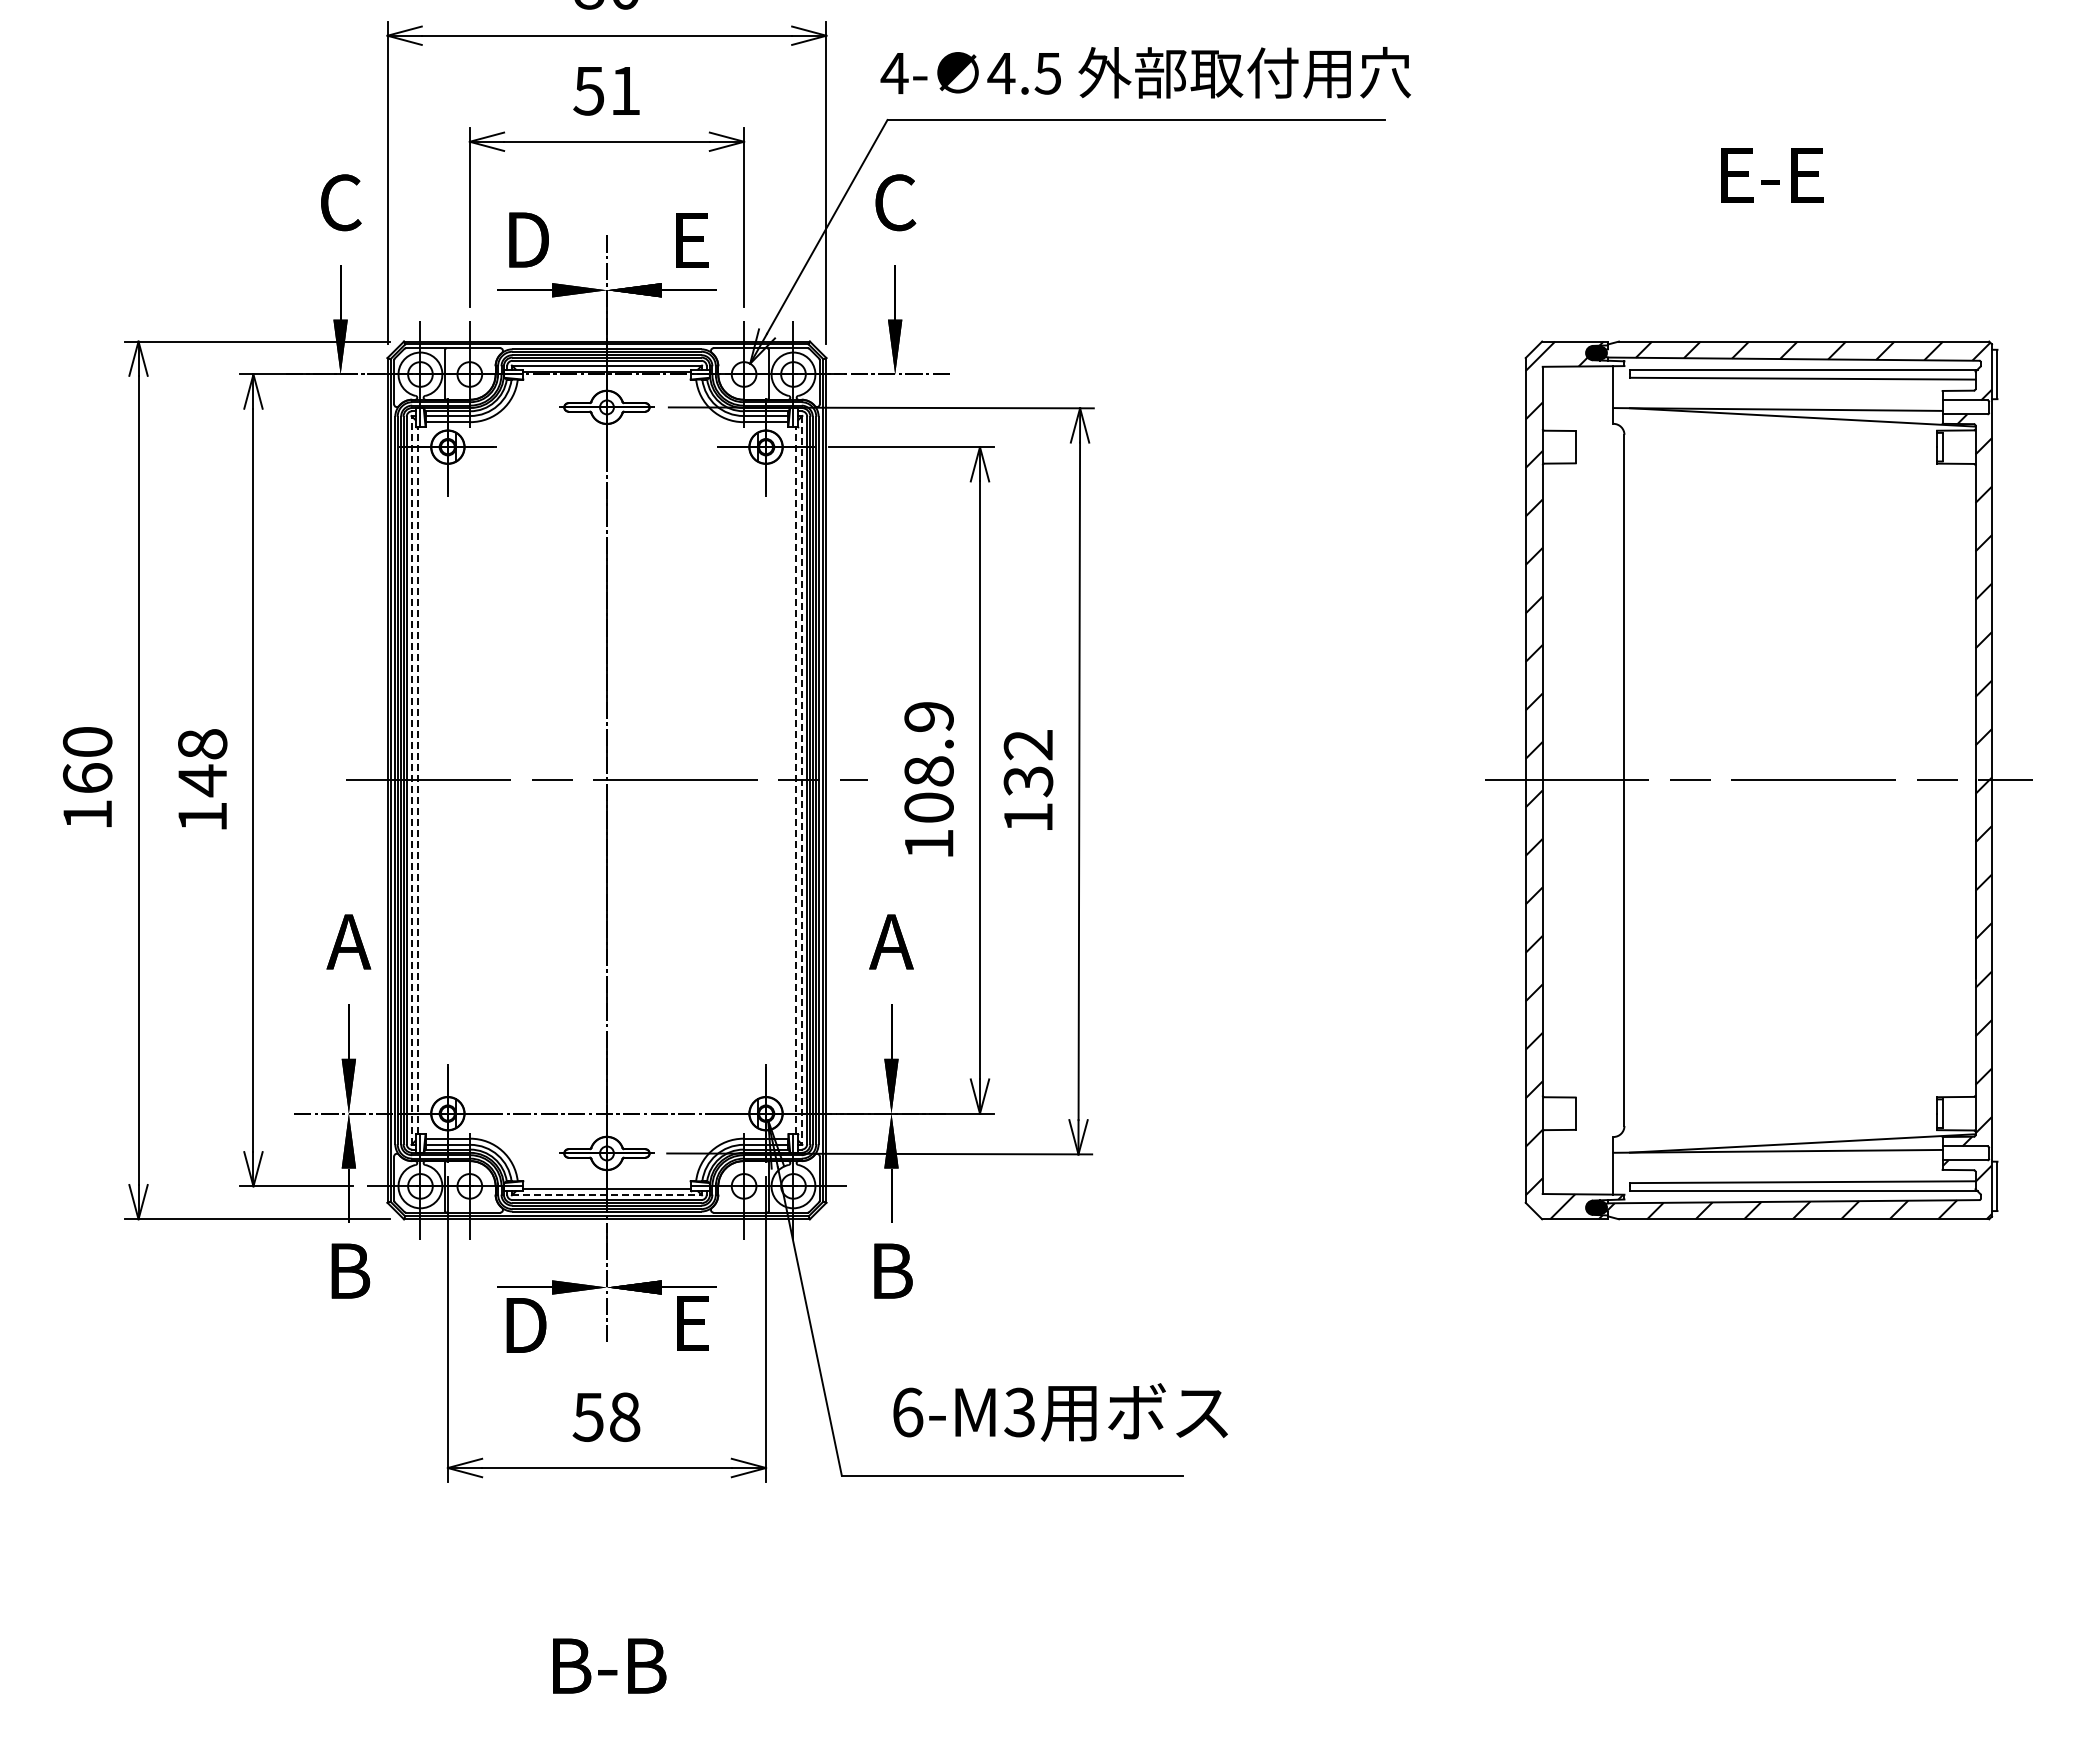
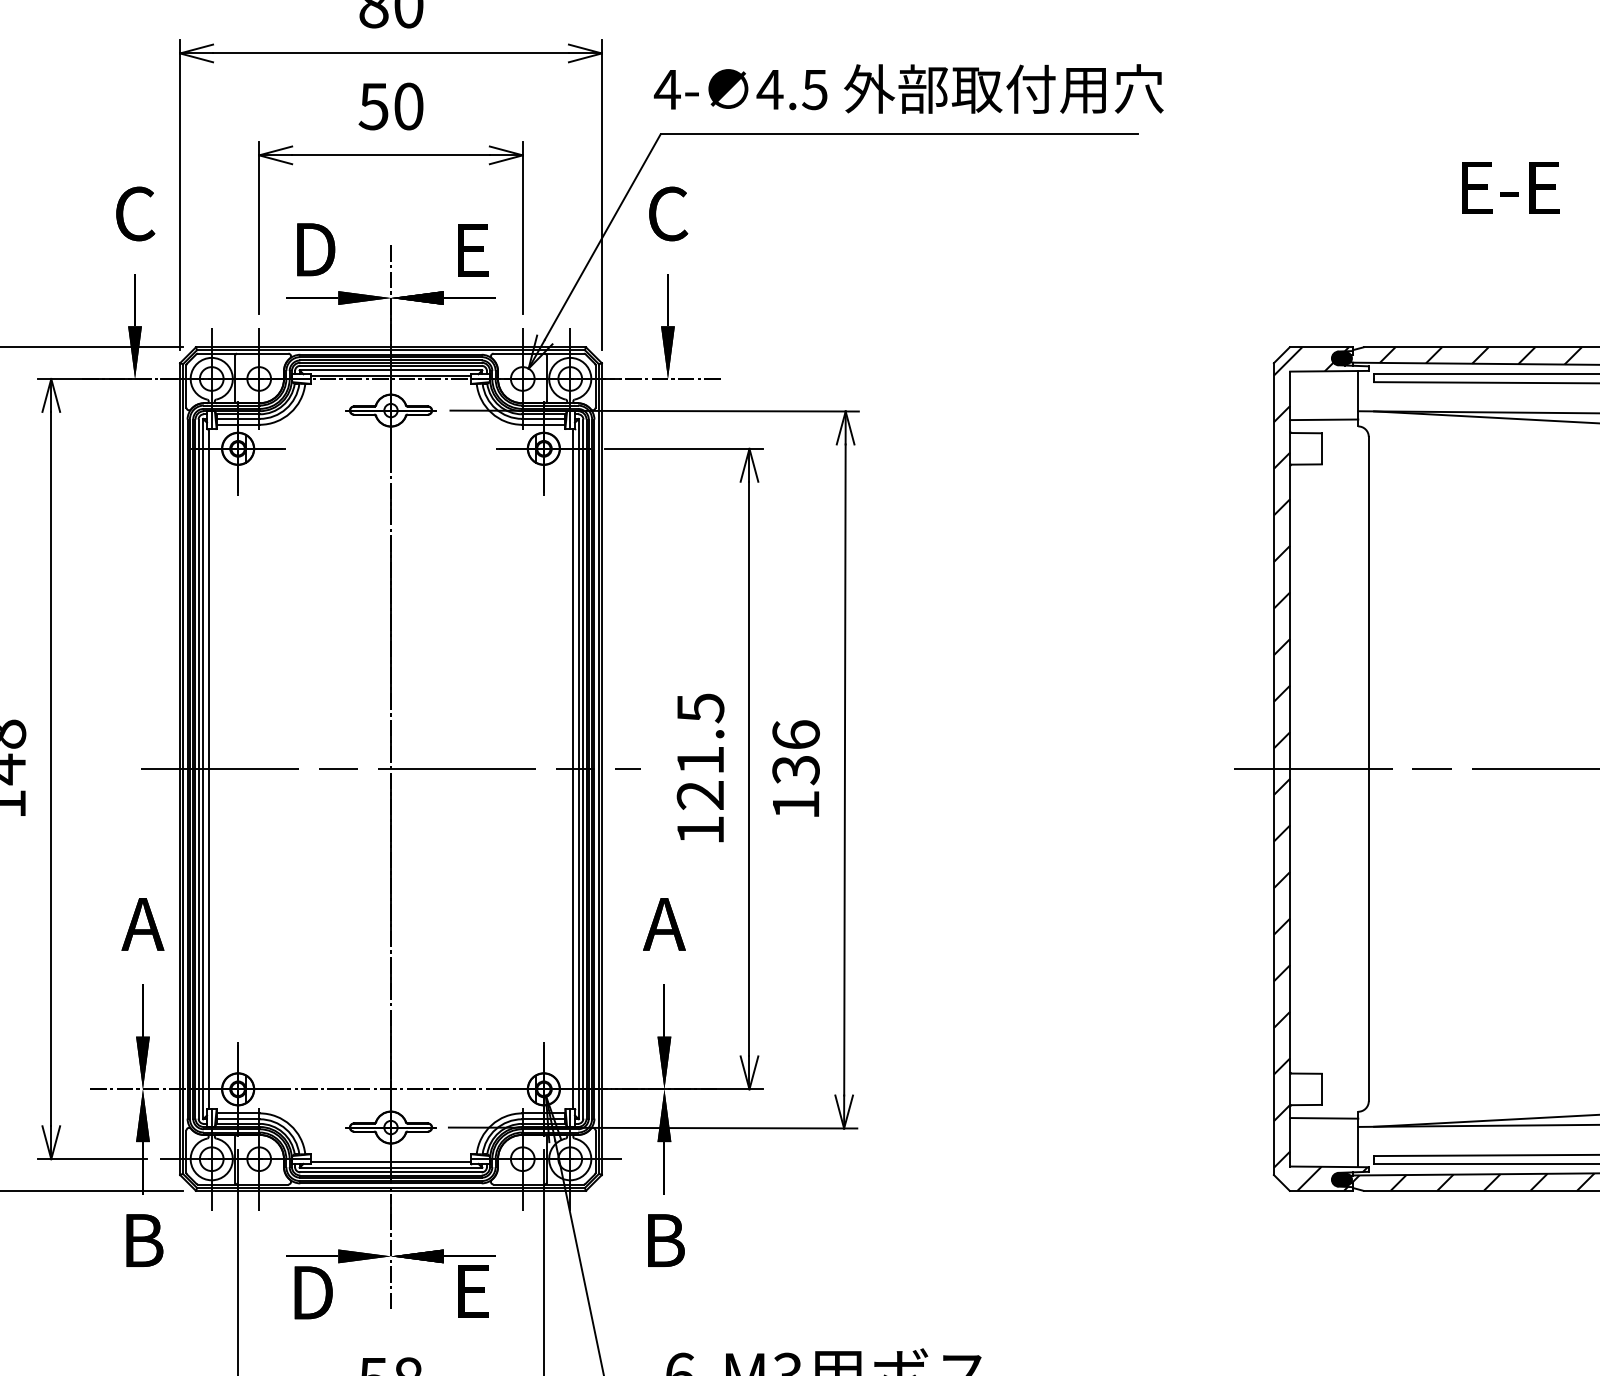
text: (625, 90) -> (408, 106), 51 -> 50
line: (1577, 416) -> (1323, 419), added
text: (1028, 744) -> (796, 734), 132 -> 136
text: (928, 762) -> (699, 751), 108.9 -> 121.5
line: (411, 779) -> (203, 768), dashed -> solid
line: (417, 780) -> (208, 769), dashed -> solid
line: (796, 780) -> (573, 769), dashed -> solid
line: (802, 780) -> (578, 769), dashed -> solid
line: (1577, 1143) -> (1323, 1117), added
line: (607, 1195) -> (391, 1167), dashed -> solid

